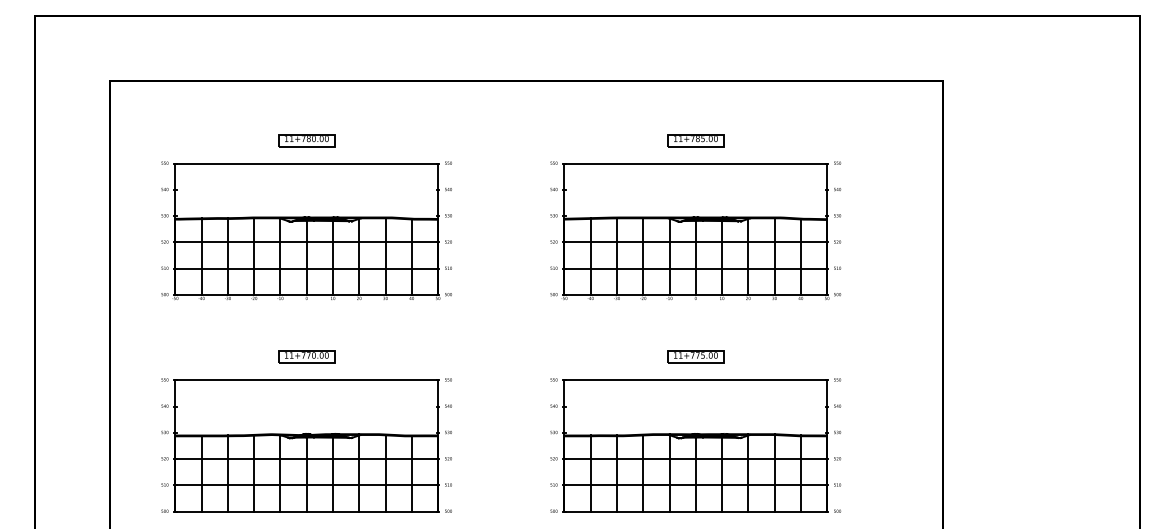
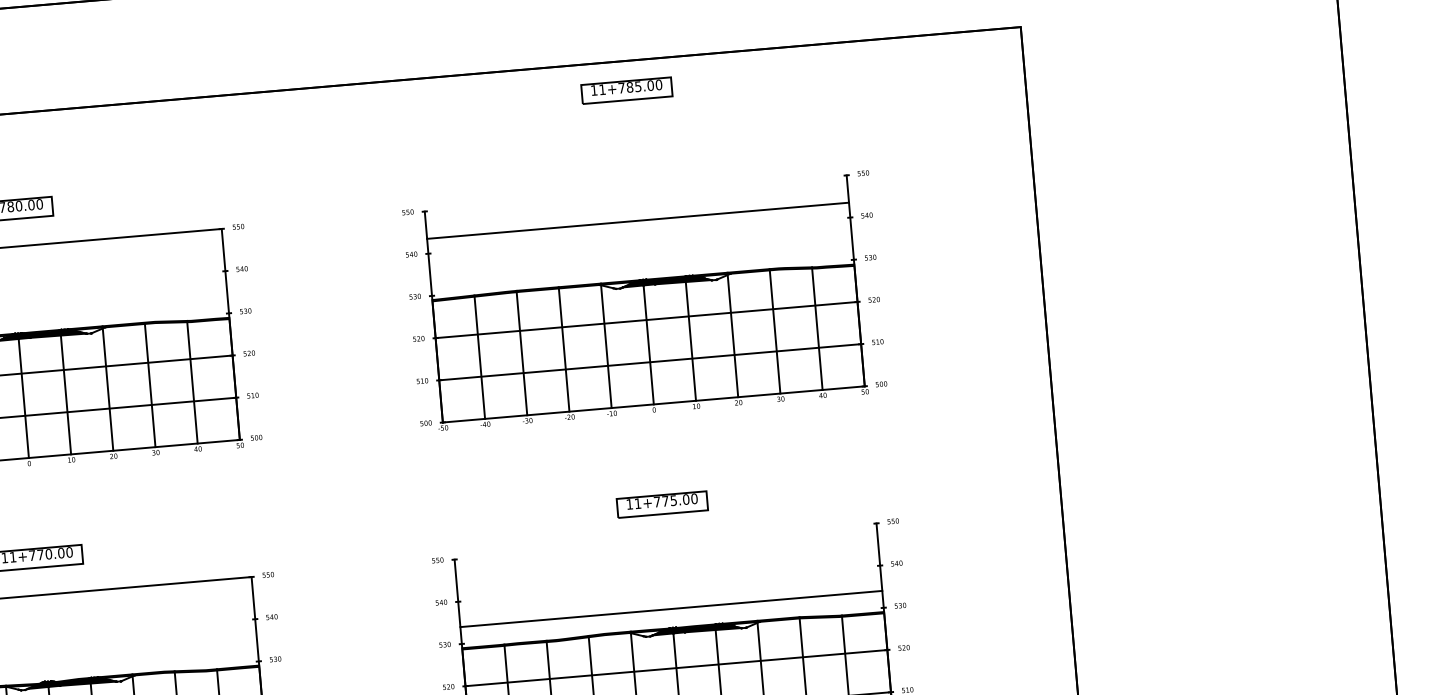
part: (695, 140) -> (626, 90), moved
line: (695, 163) -> (637, 220), moved
line: (695, 380) -> (670, 609), moved

